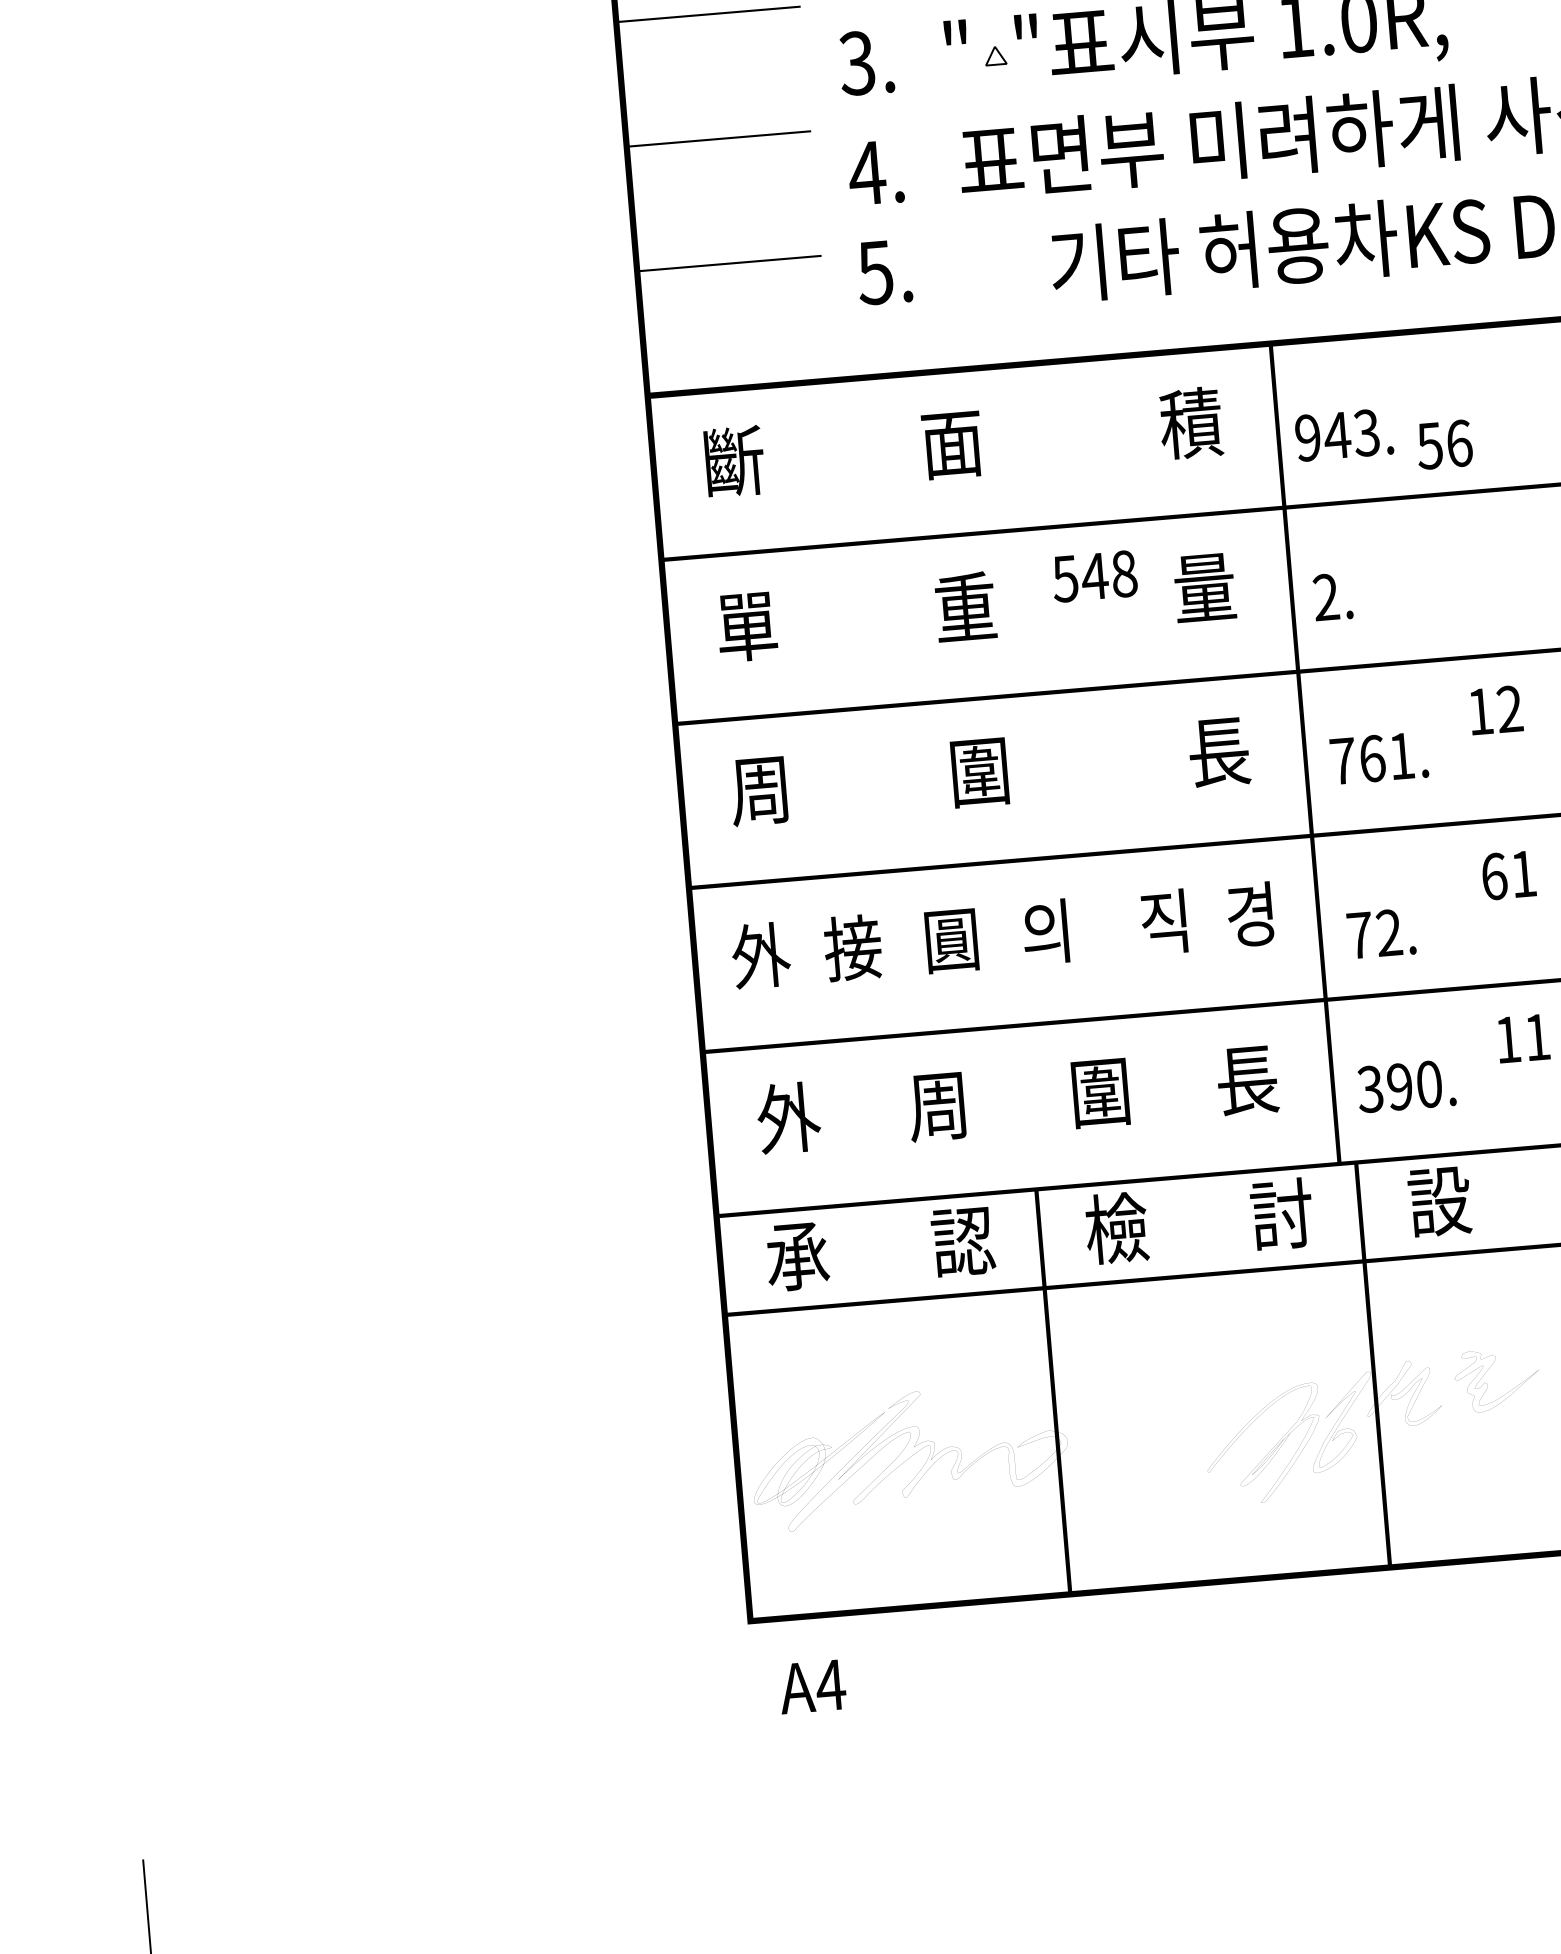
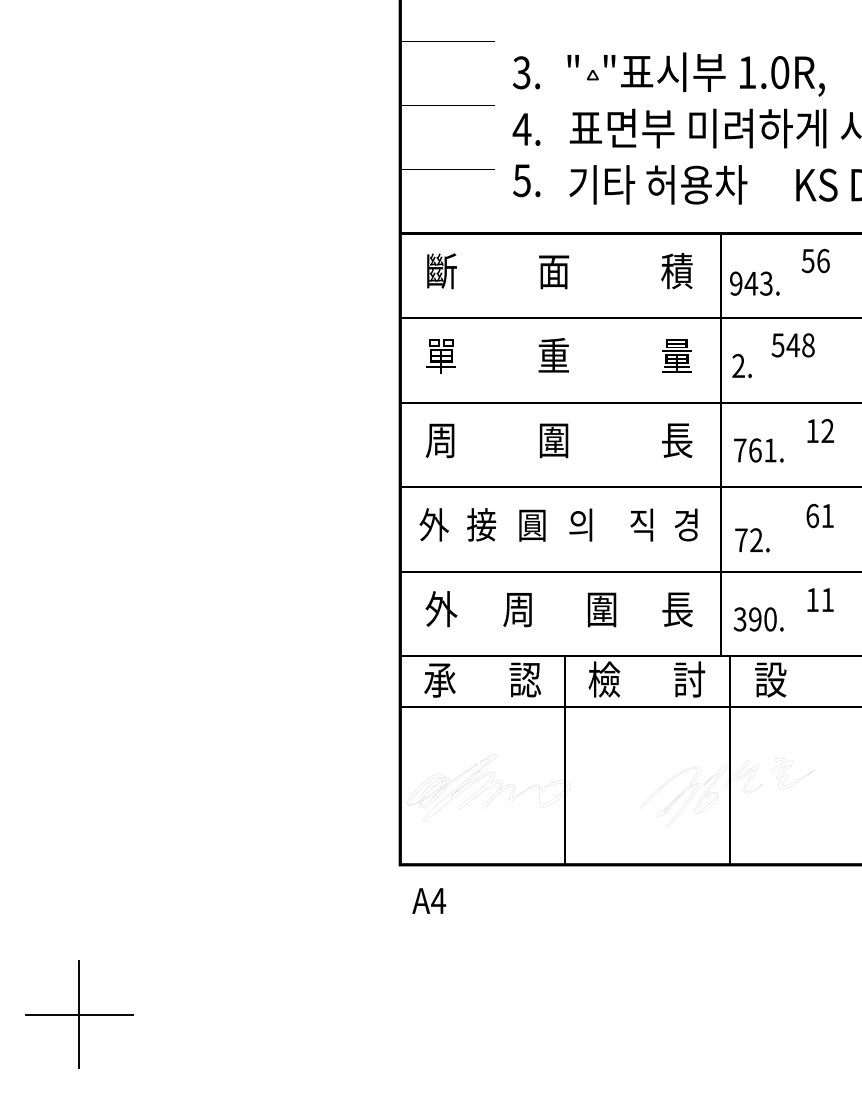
text: (1224, 250) -> (658, 184), moved
text: (1444, 445) -> (815, 261), moved
text: (1093, 576) -> (792, 345), moved

